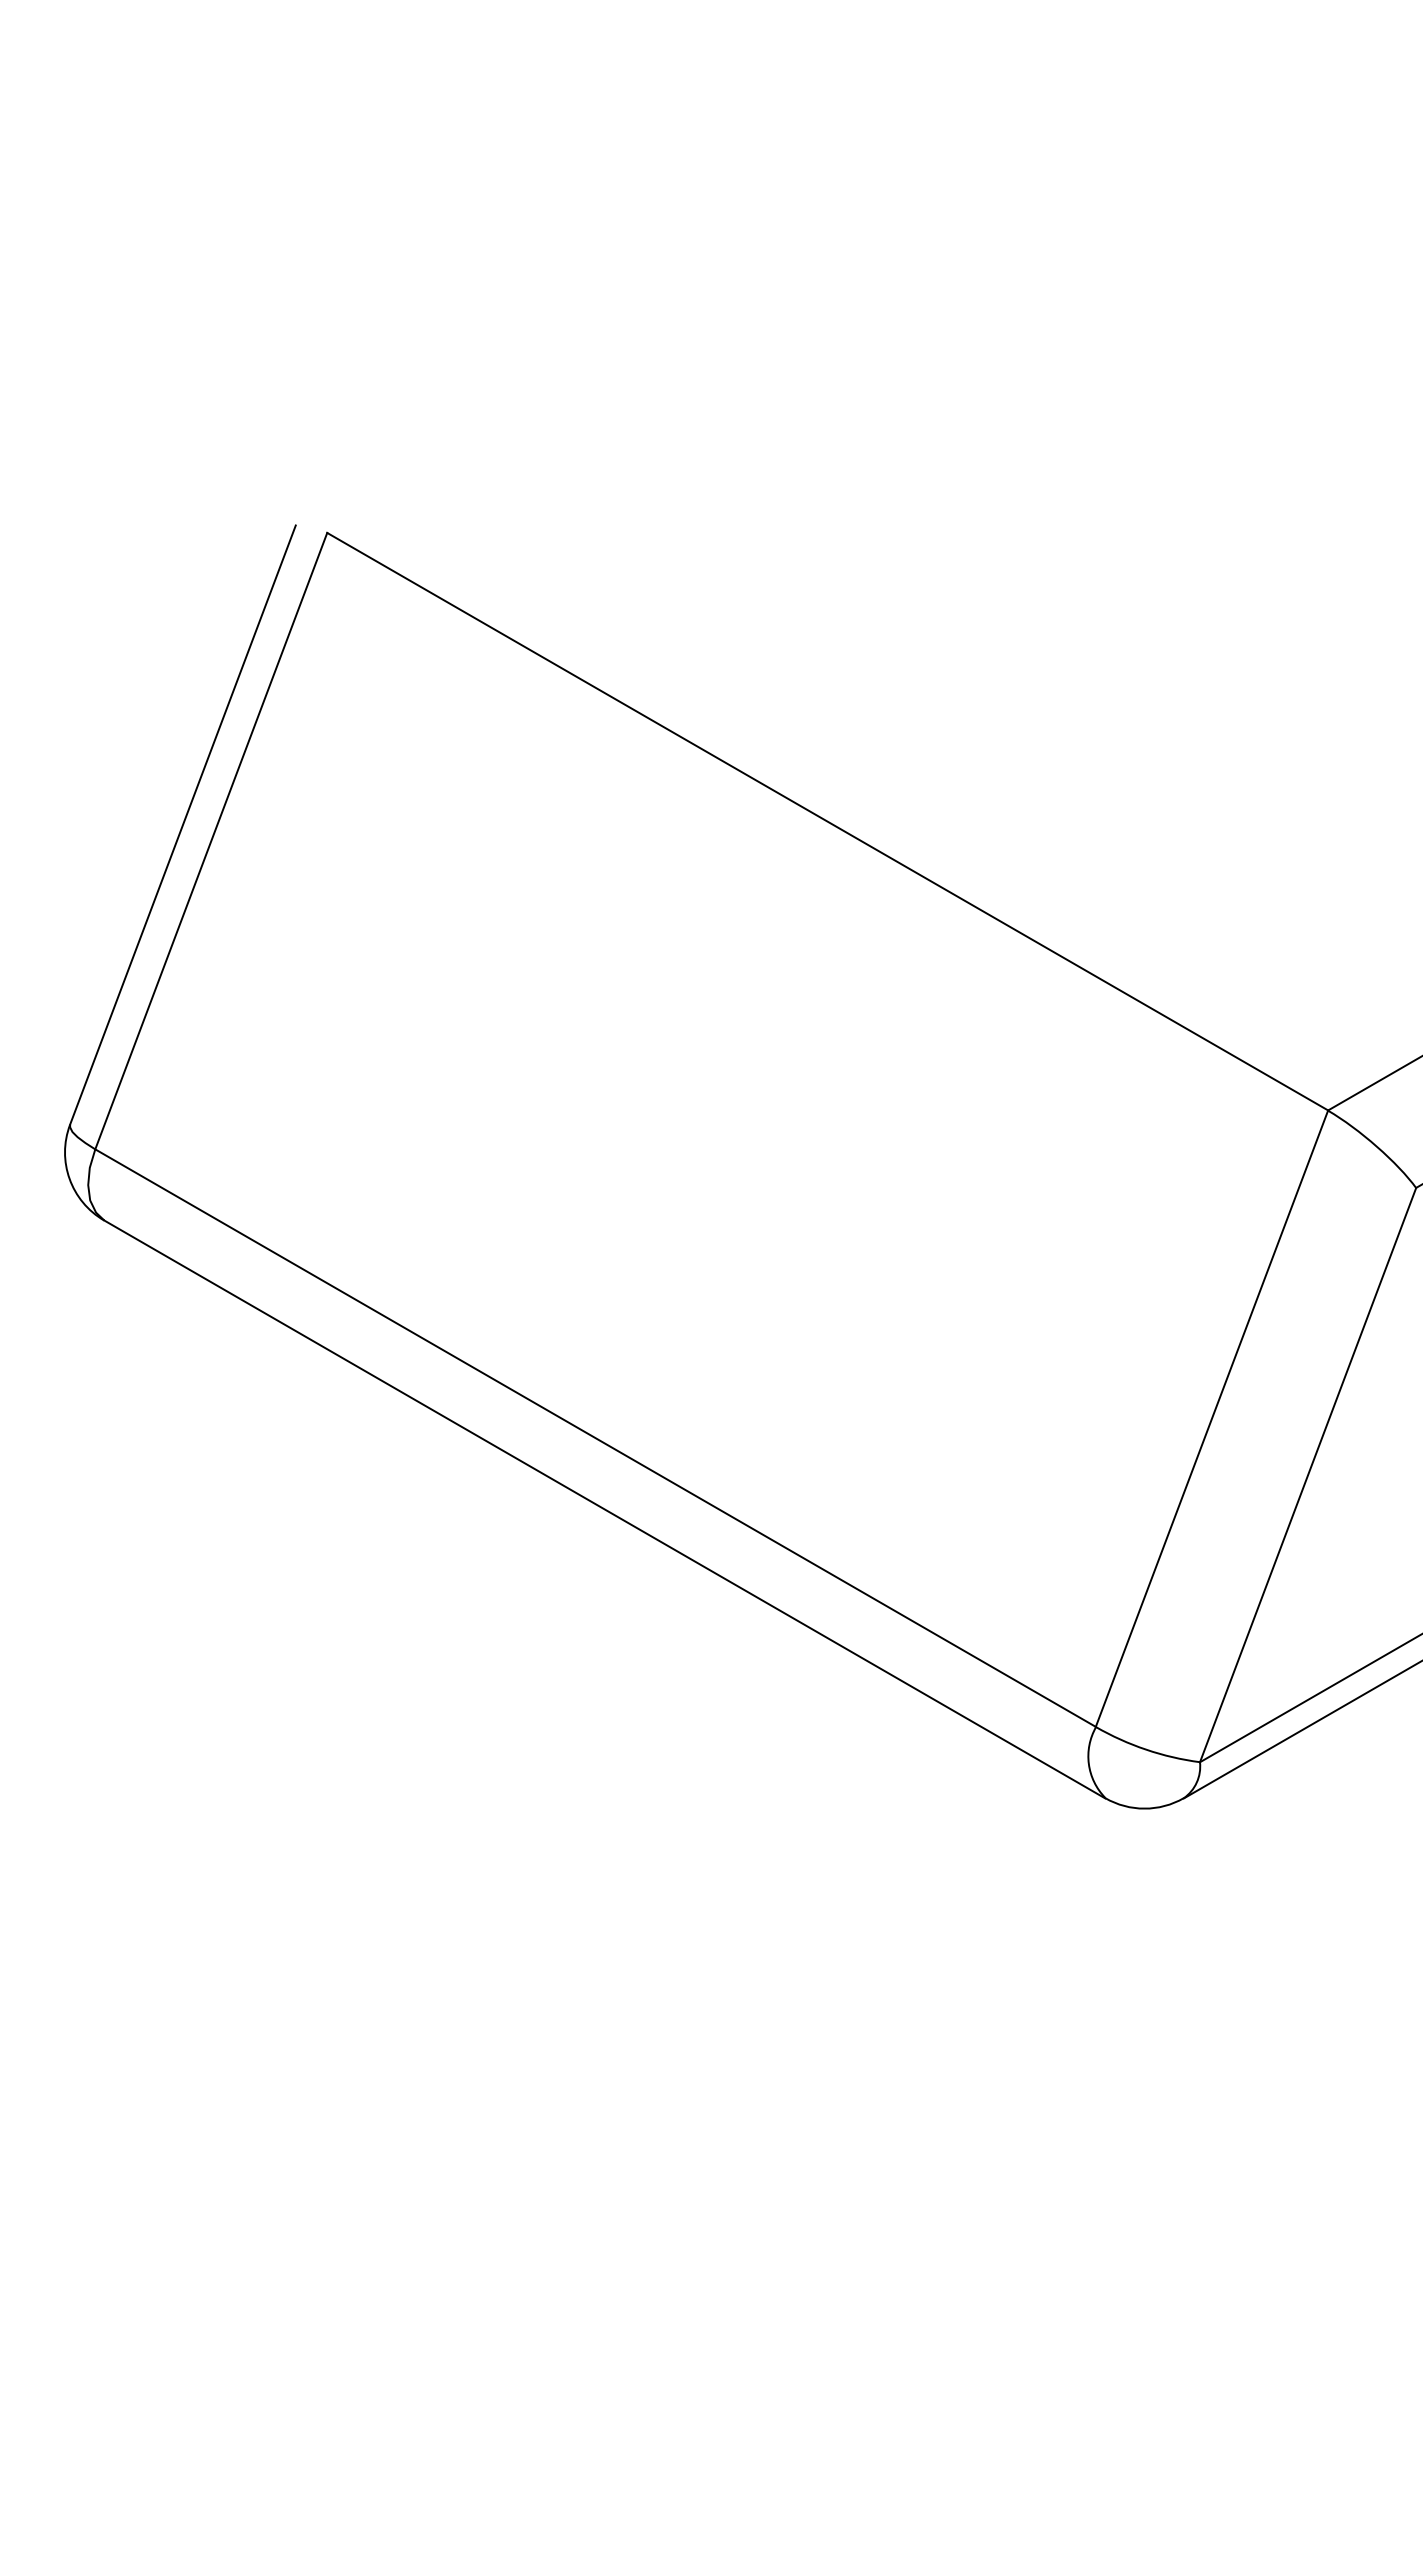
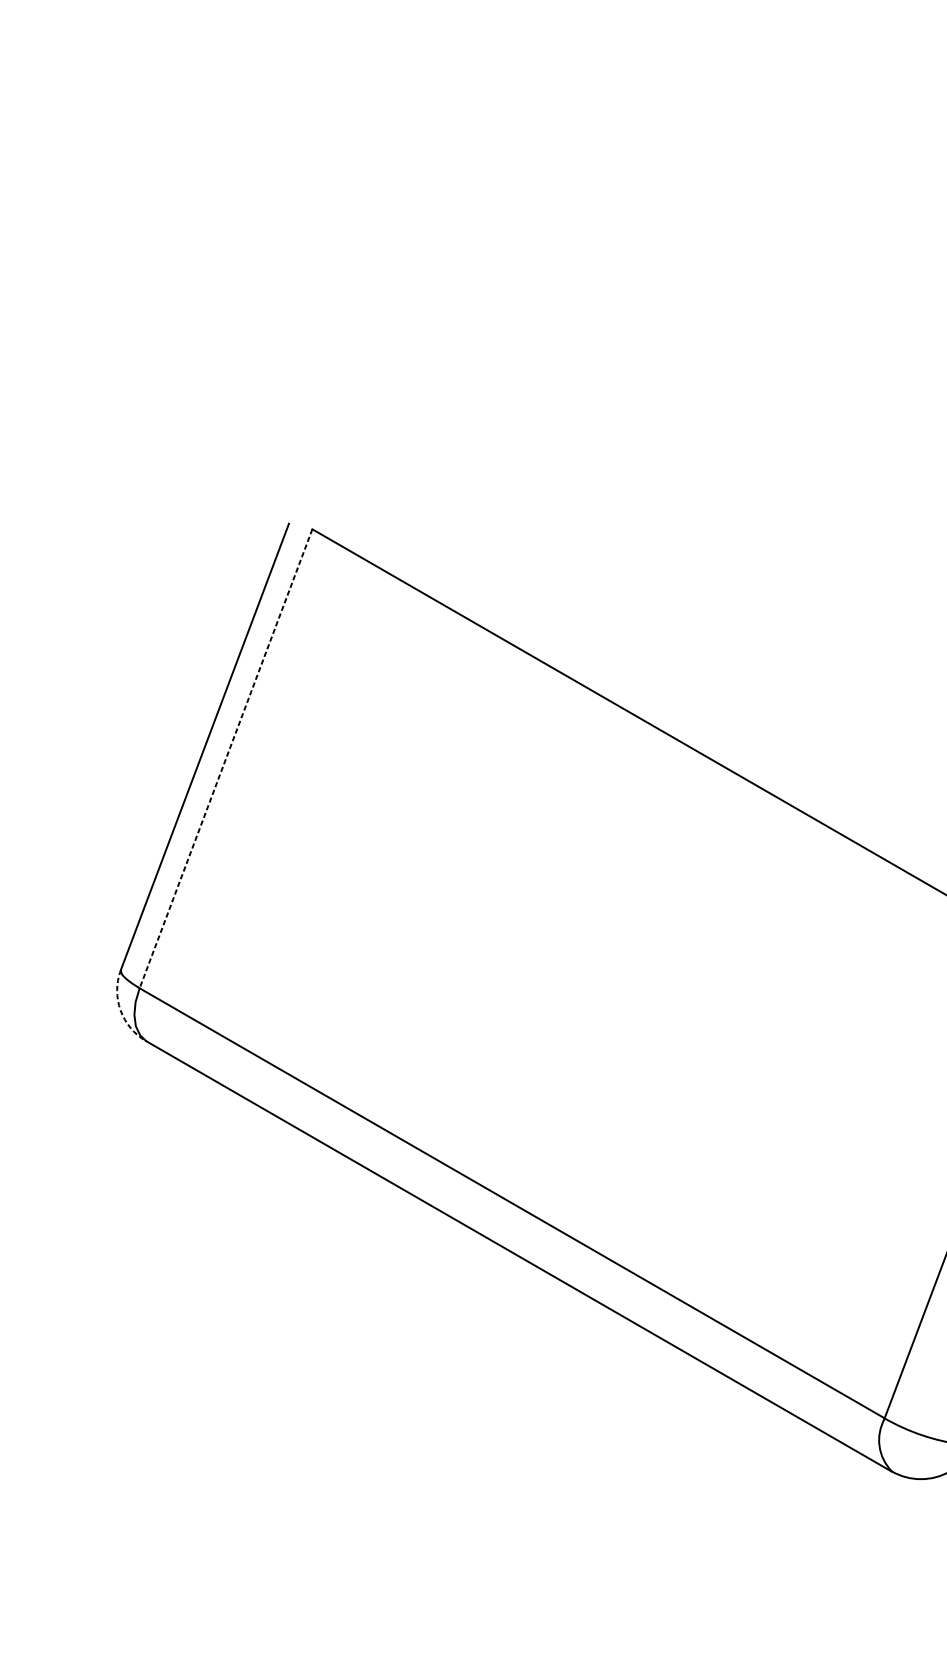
line: (211, 841) -> (226, 759), solid -> dashed
arc: (69, 1179) -> (120, 1010), solid -> dashed

